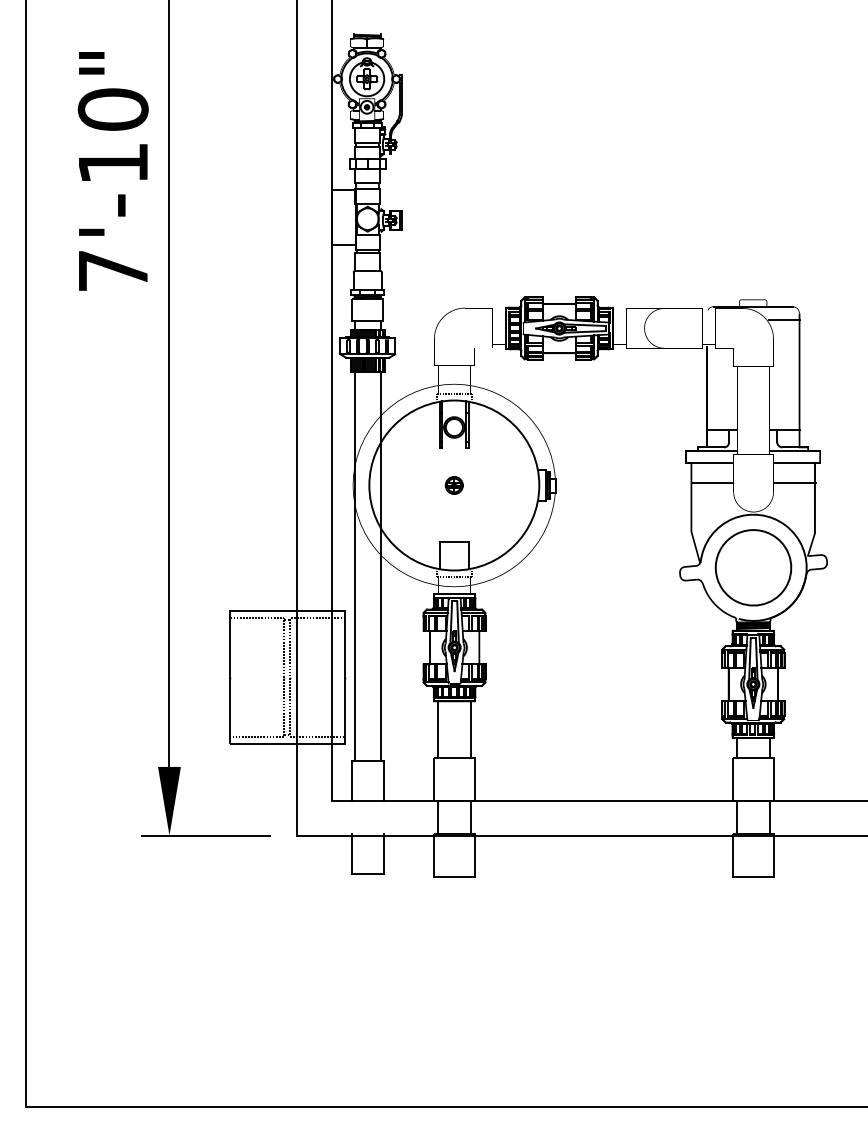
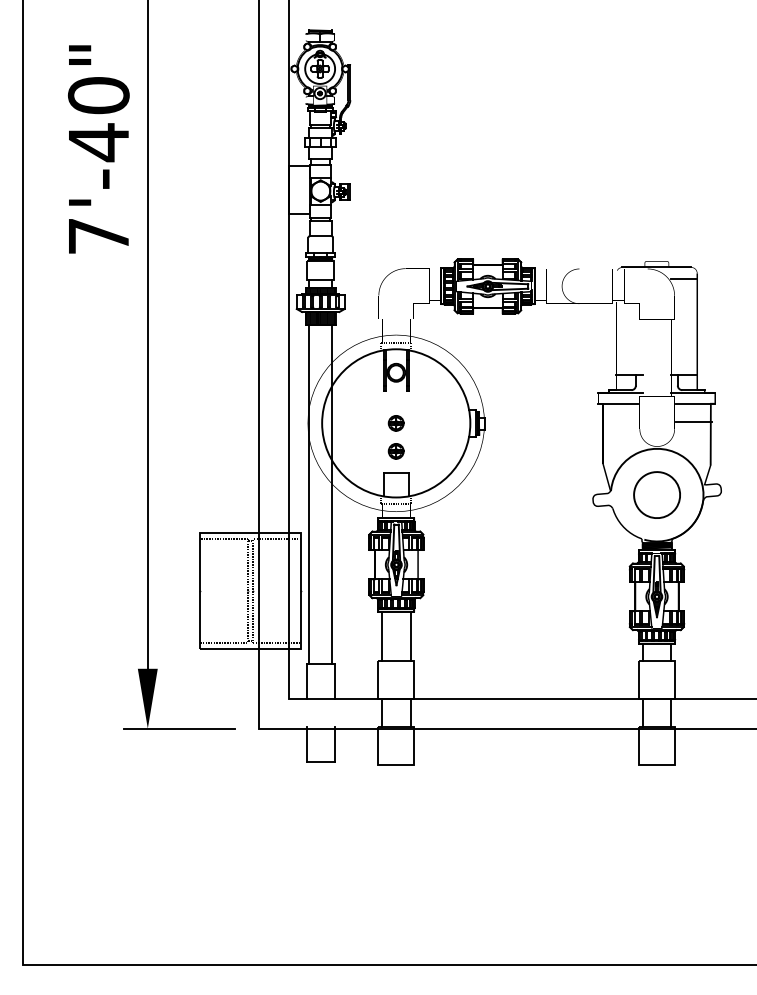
text: (112, 163) -> (98, 142), 7'-10" -> 7'-40"
line: (711, 483) -> (620, 421), removed
part: (453, 517) -> (395, 451), added
part: (752, 567) -> (656, 494), size x0.7

